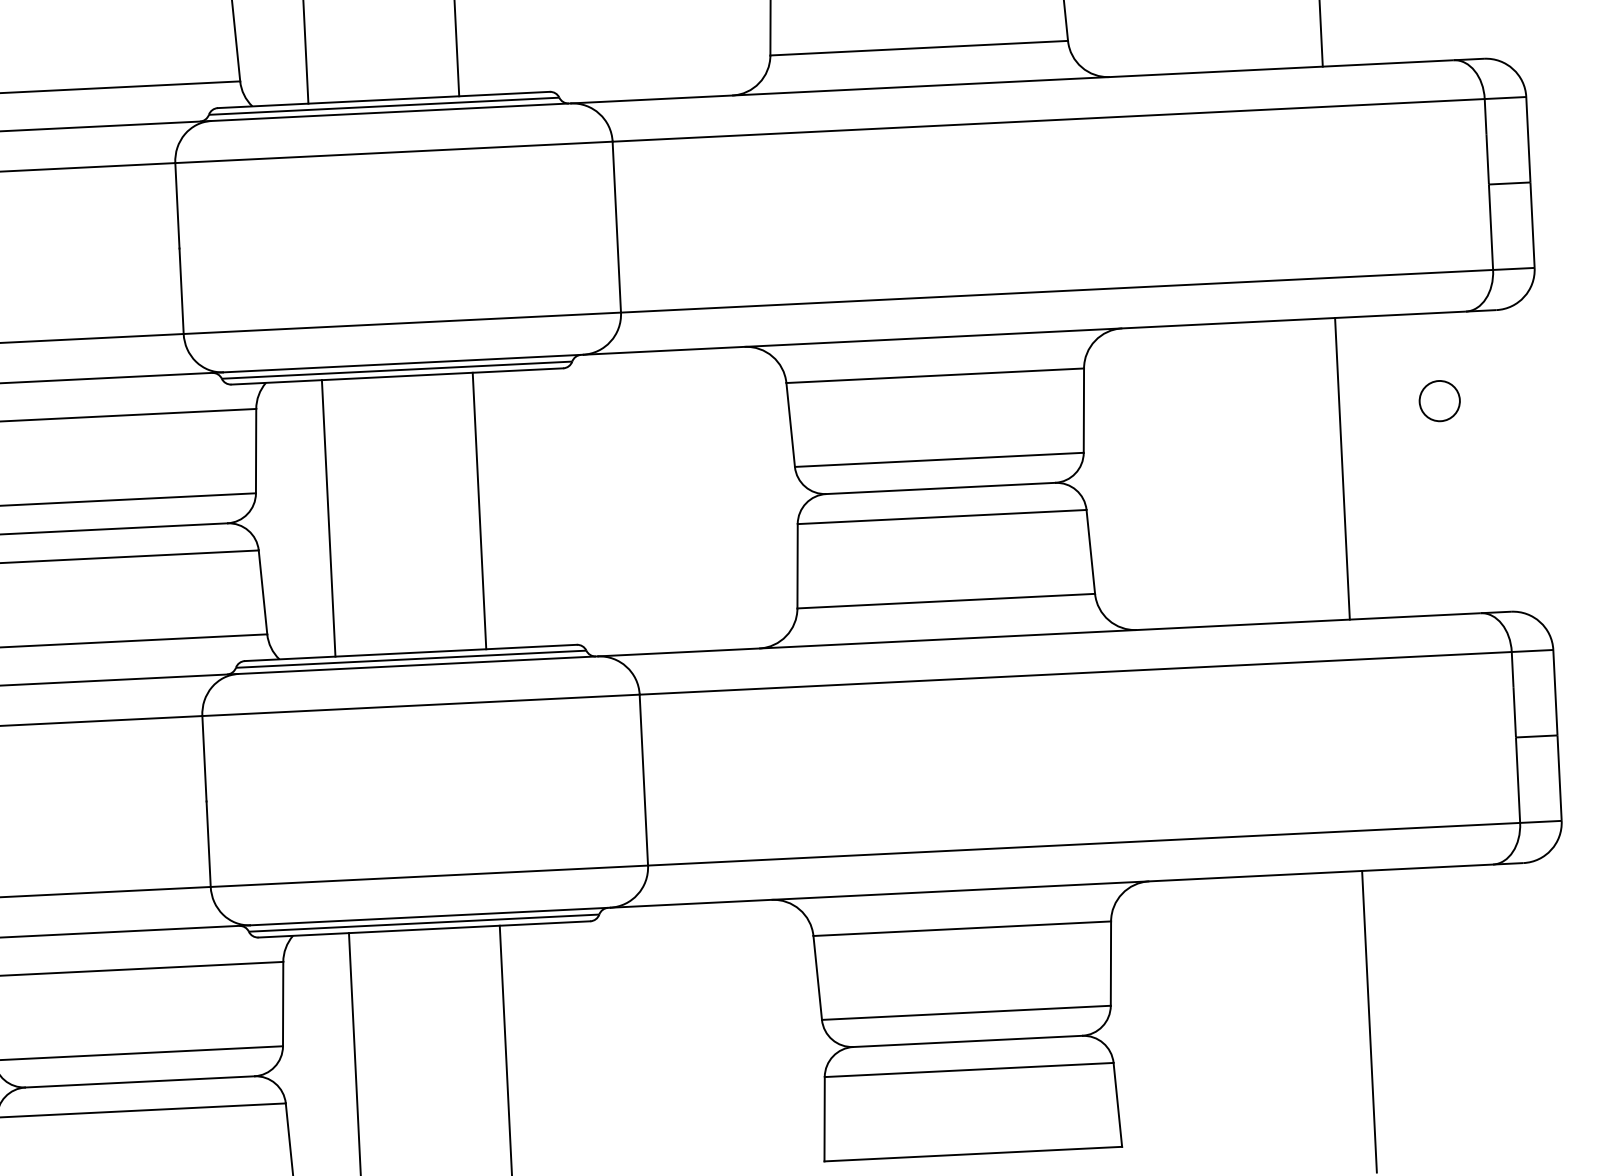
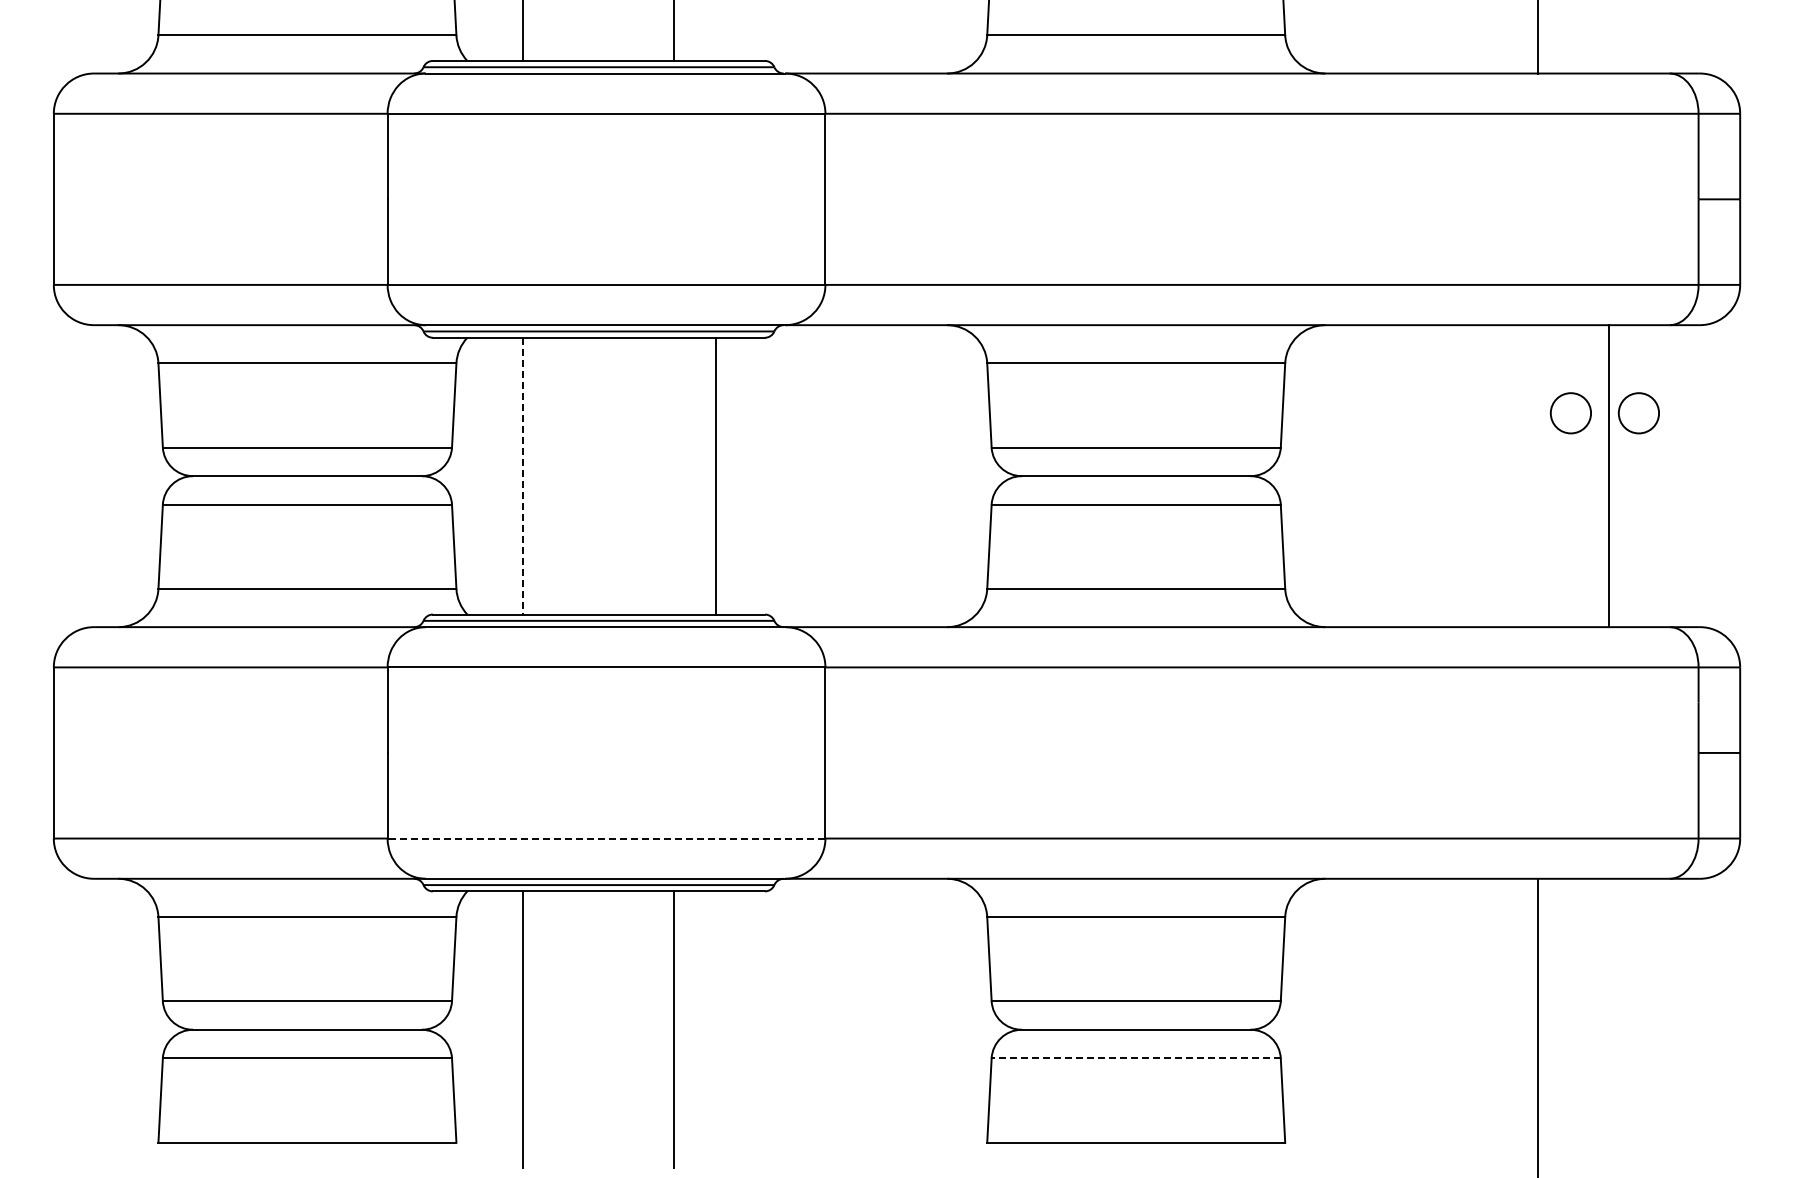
circle: (1371, 404) -> (1570, 413), added
line: (1342, 469) -> (1609, 476), moved
line: (479, 510) -> (716, 475), moved
line: (328, 518) -> (523, 476), solid -> dashed
line: (429, 876) -> (606, 838), solid -> dashed
line: (969, 1070) -> (1136, 1058), solid -> dashed

